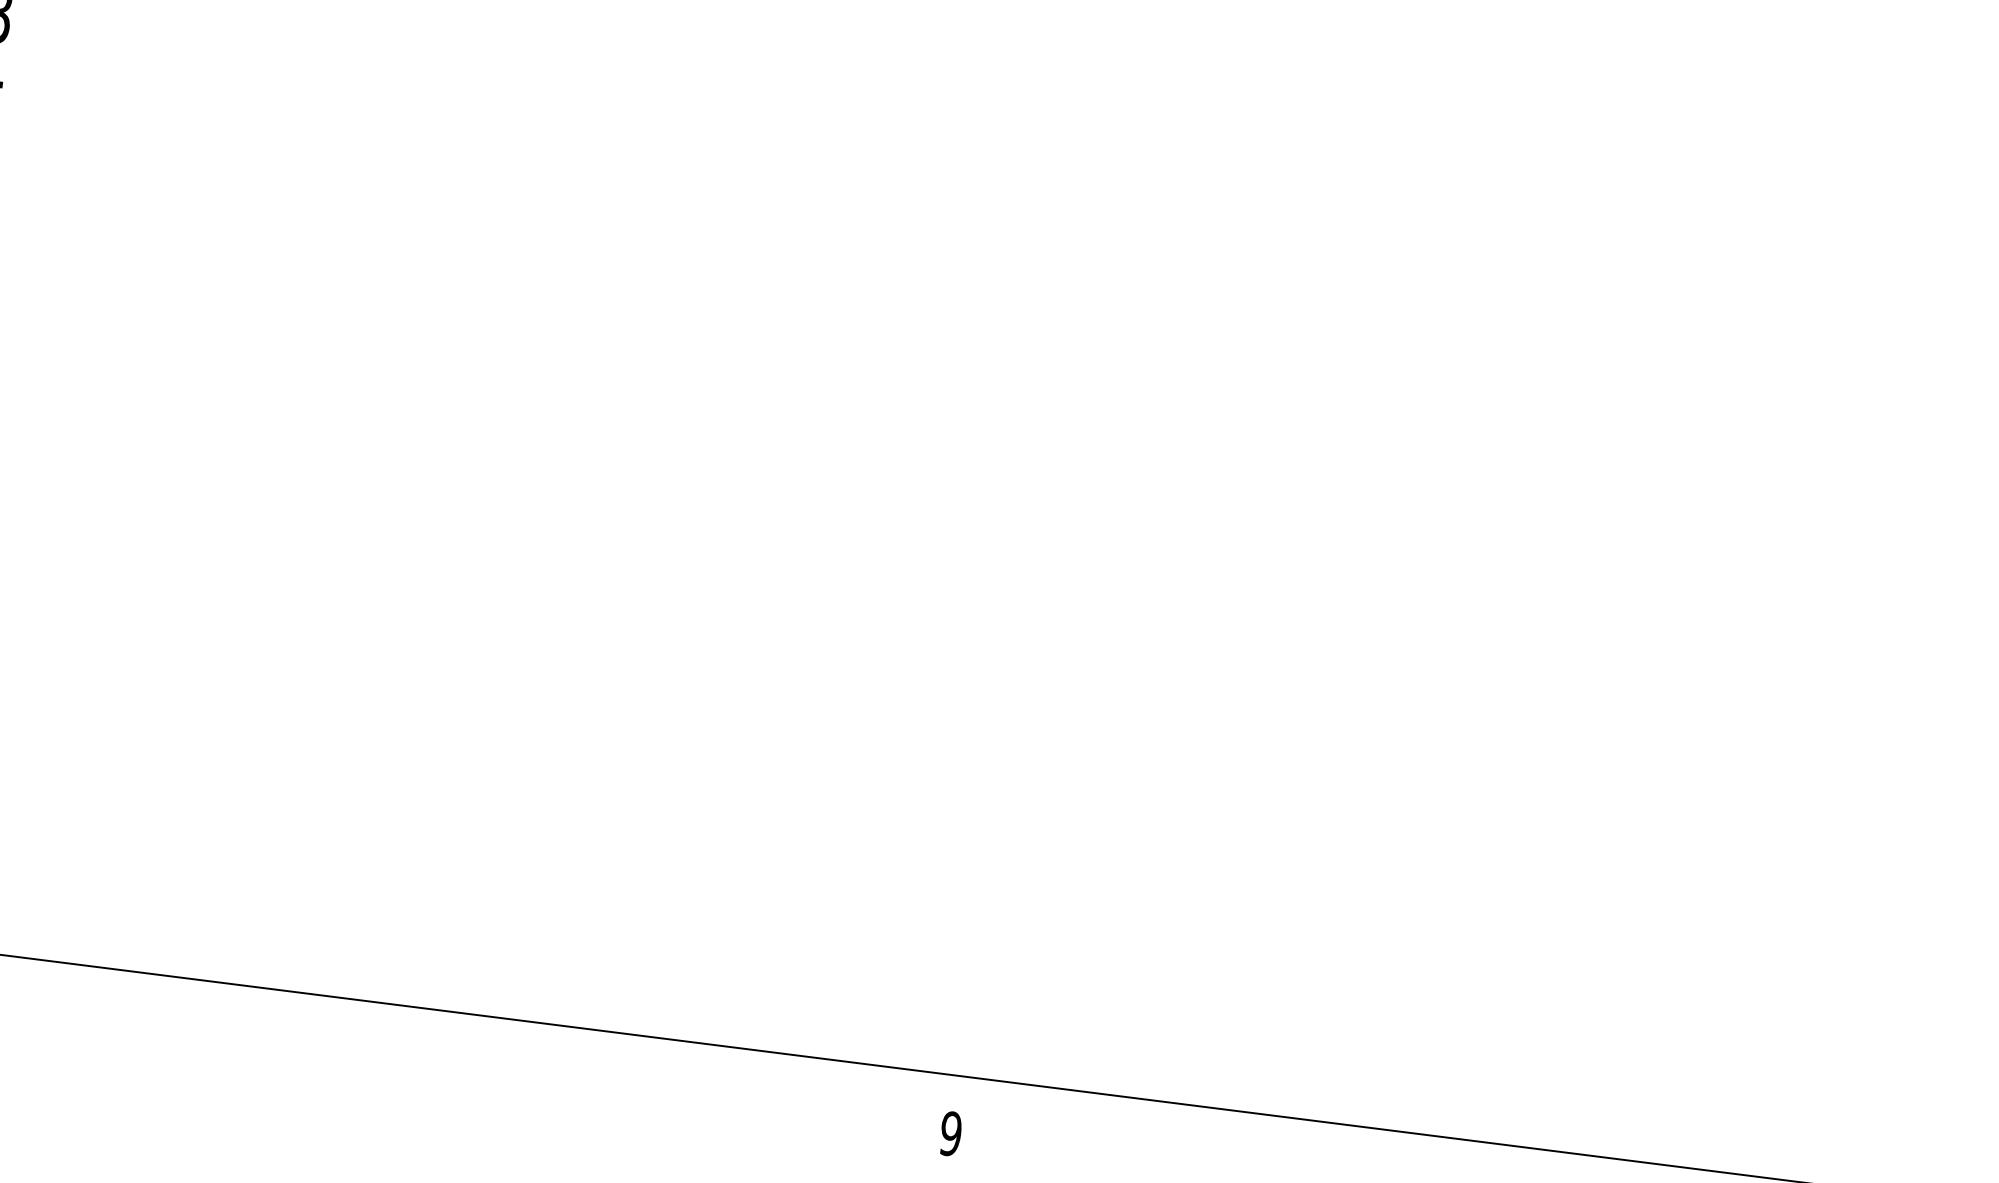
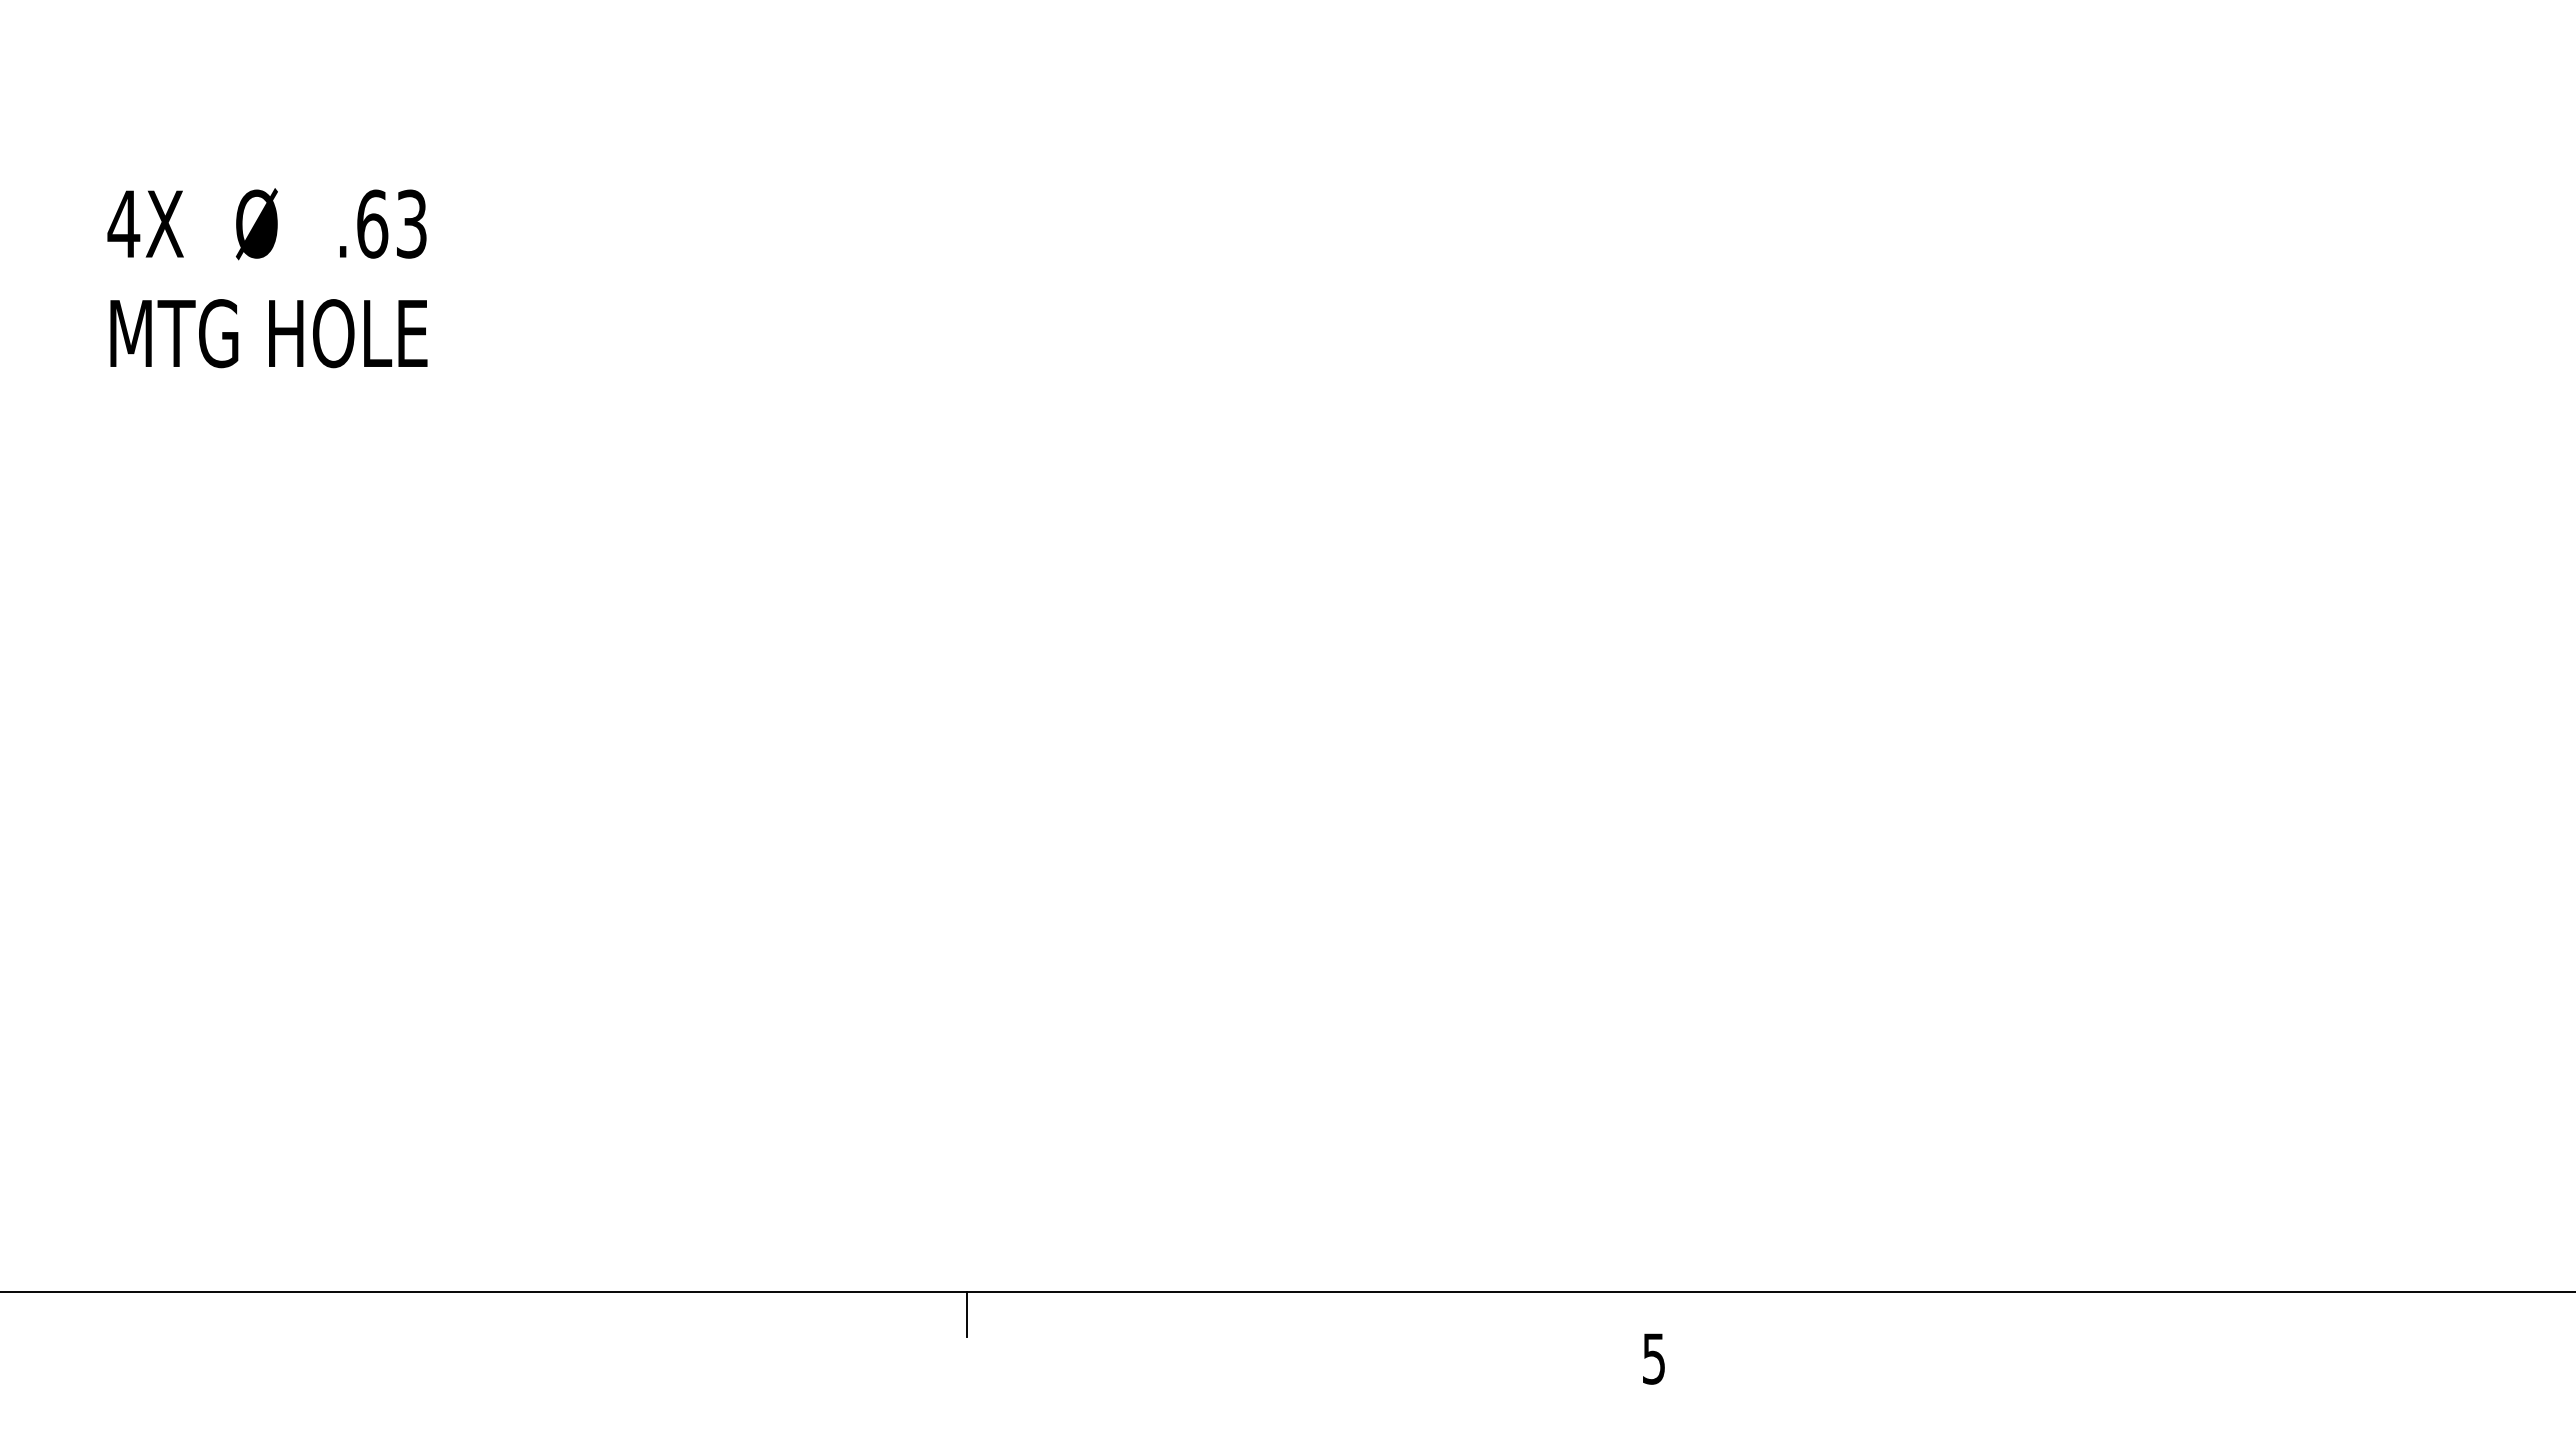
line: (359, 1020) -> (966, 1314), added
text: (950, 1133) -> (1653, 1358), 9 -> 5

